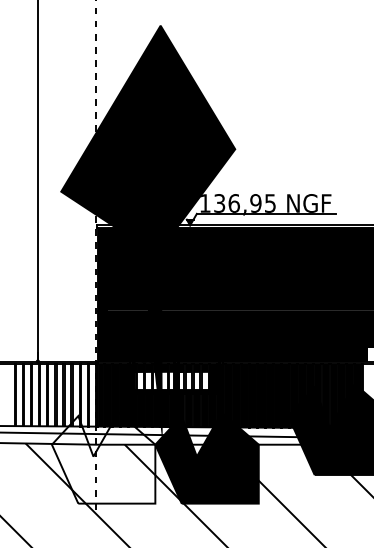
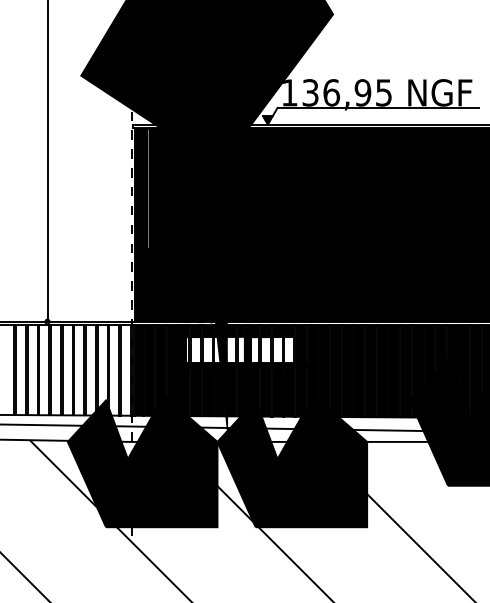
fill: (103, 457) -> (142, 460), added

